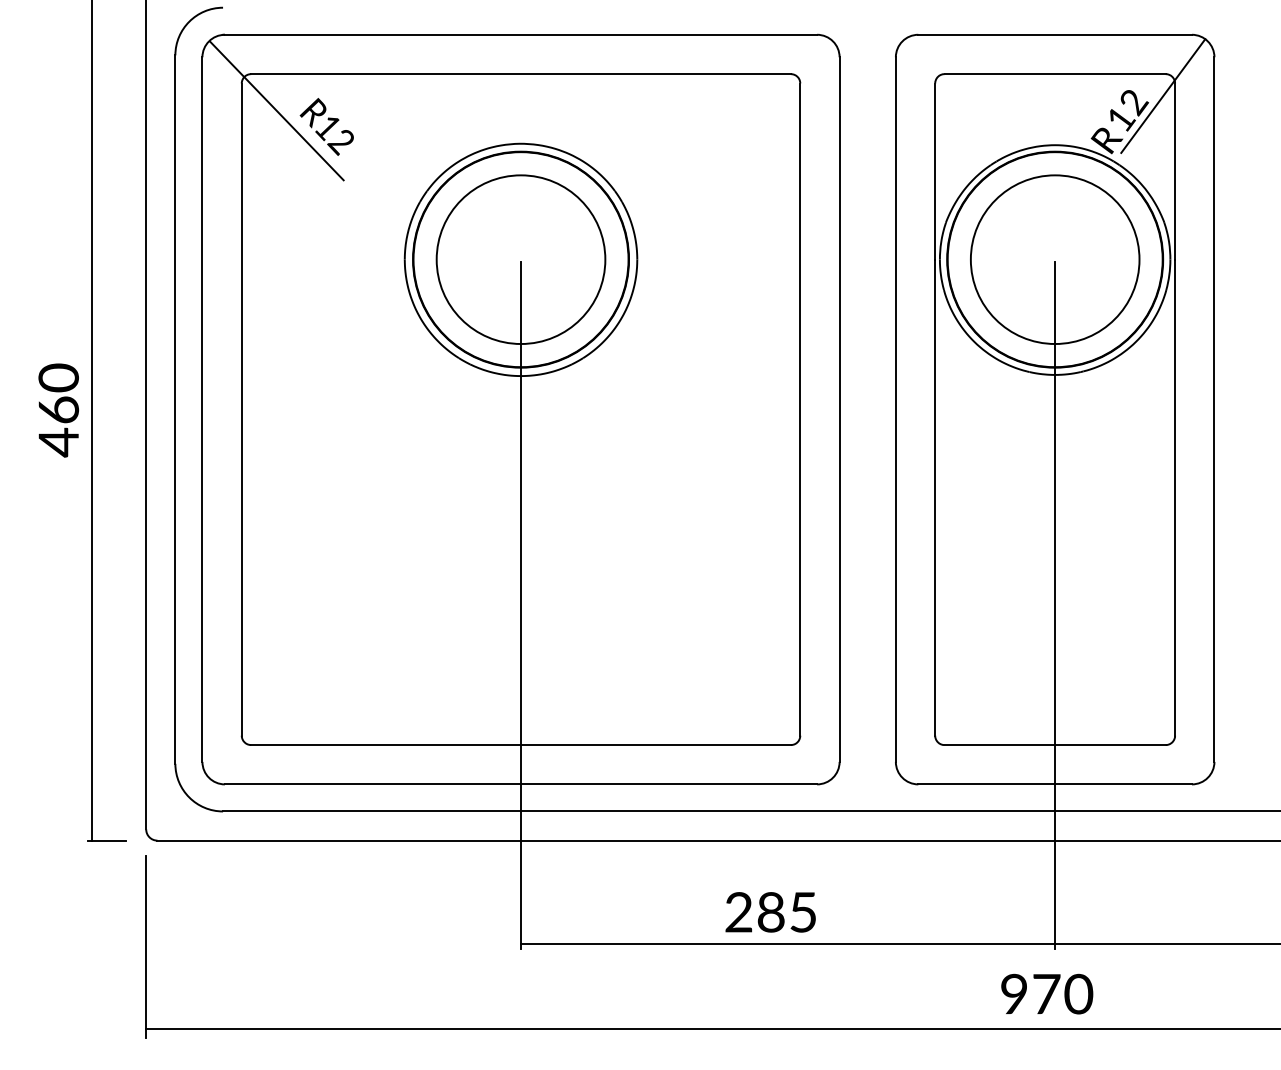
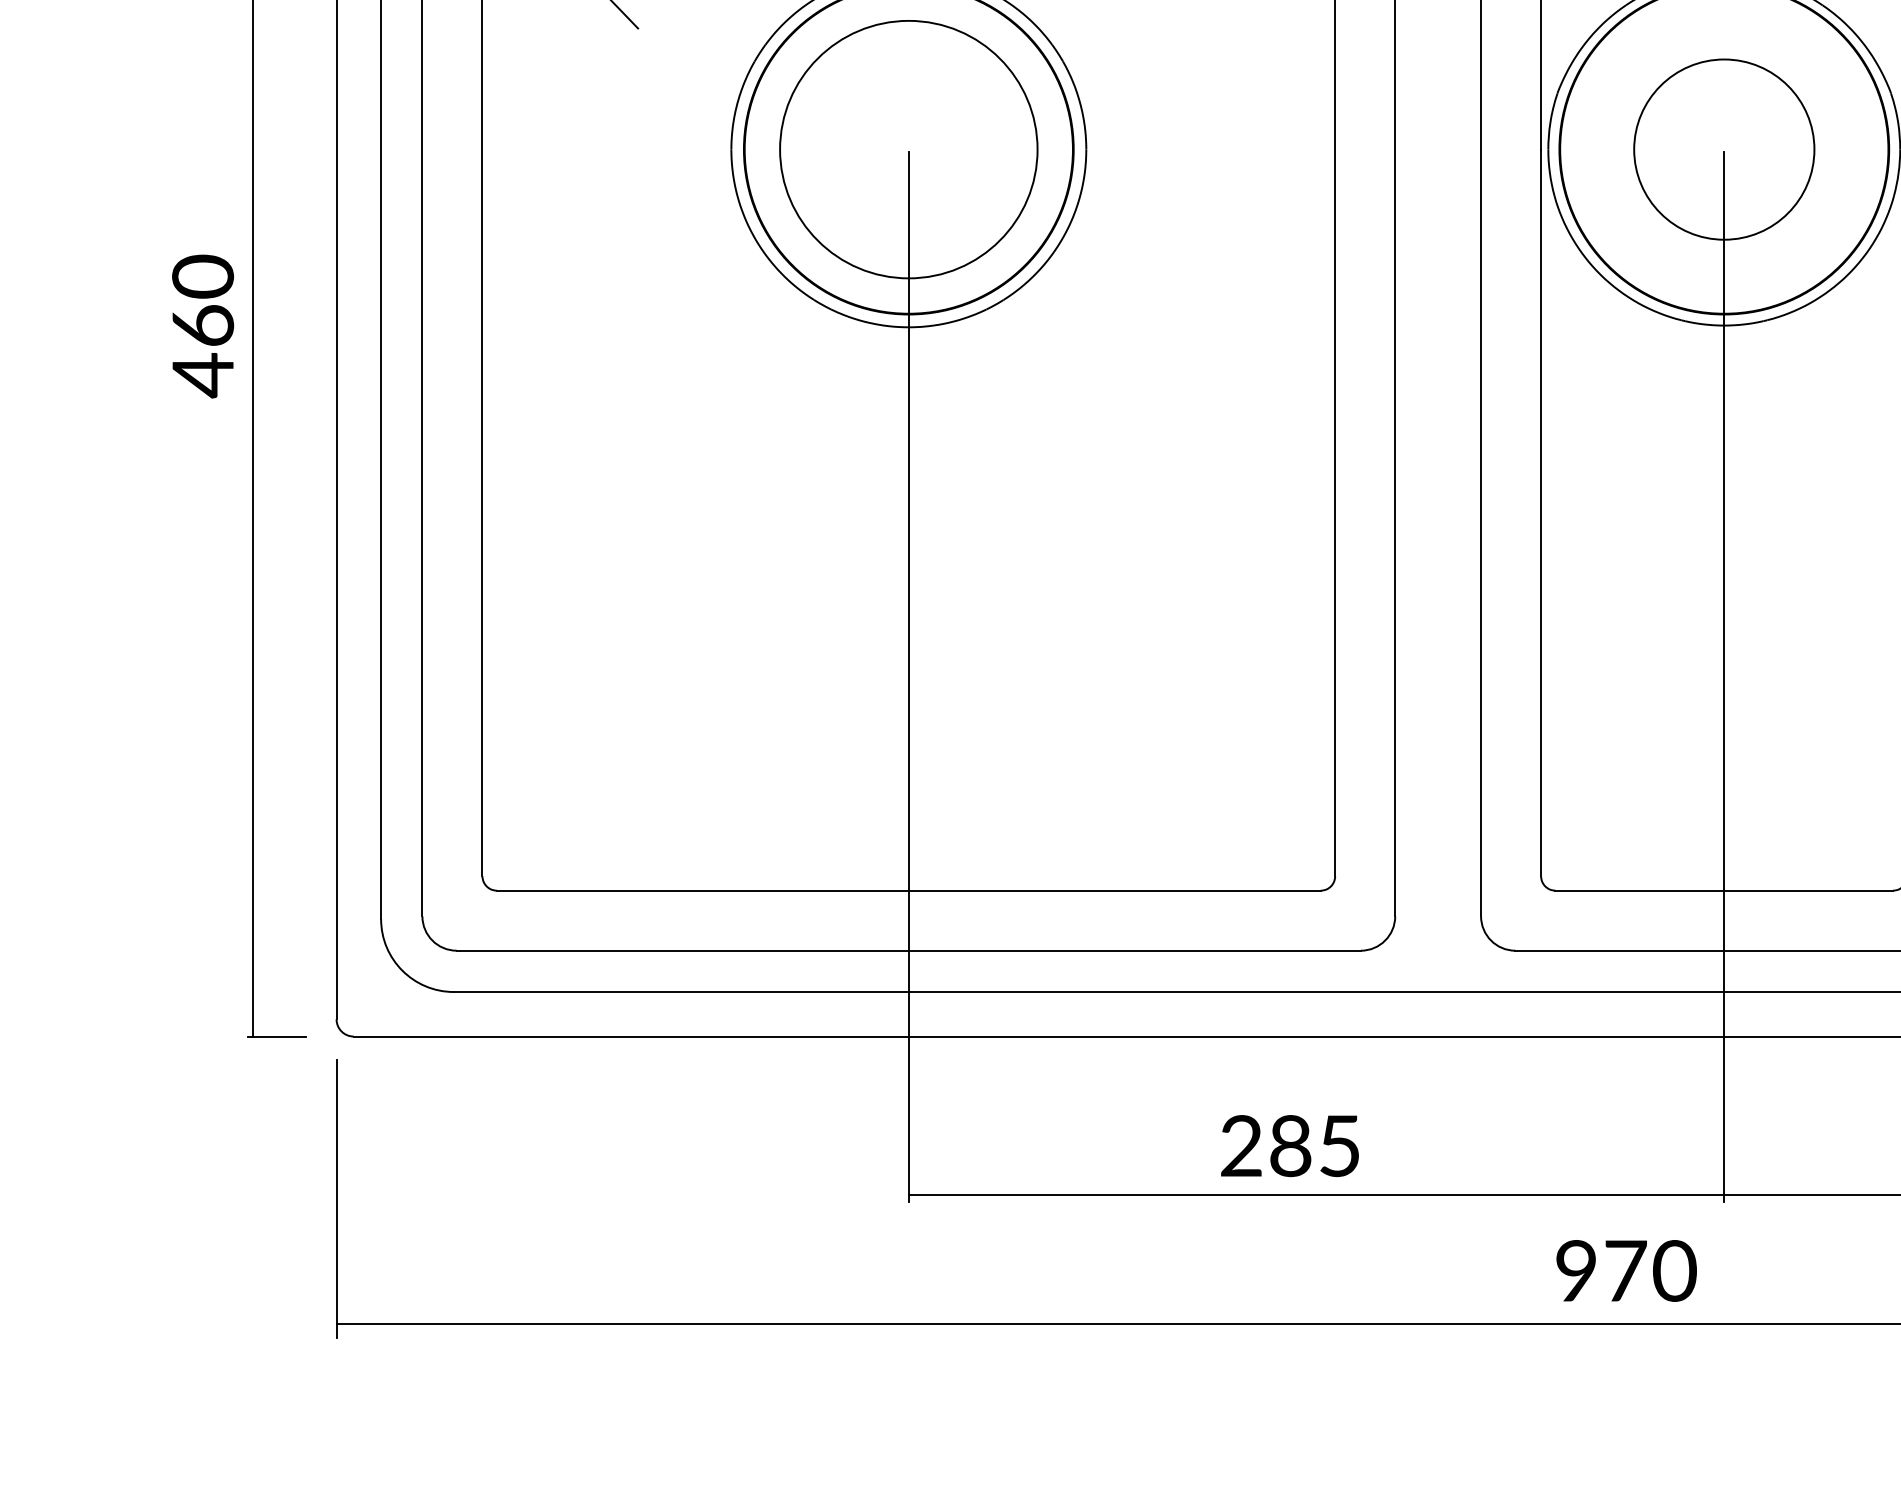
circle: (1054, 259) -> (1723, 149), size x0.7
text: (58, 410) -> (202, 326), moved
text: (1047, 993) -> (1627, 1269), moved

